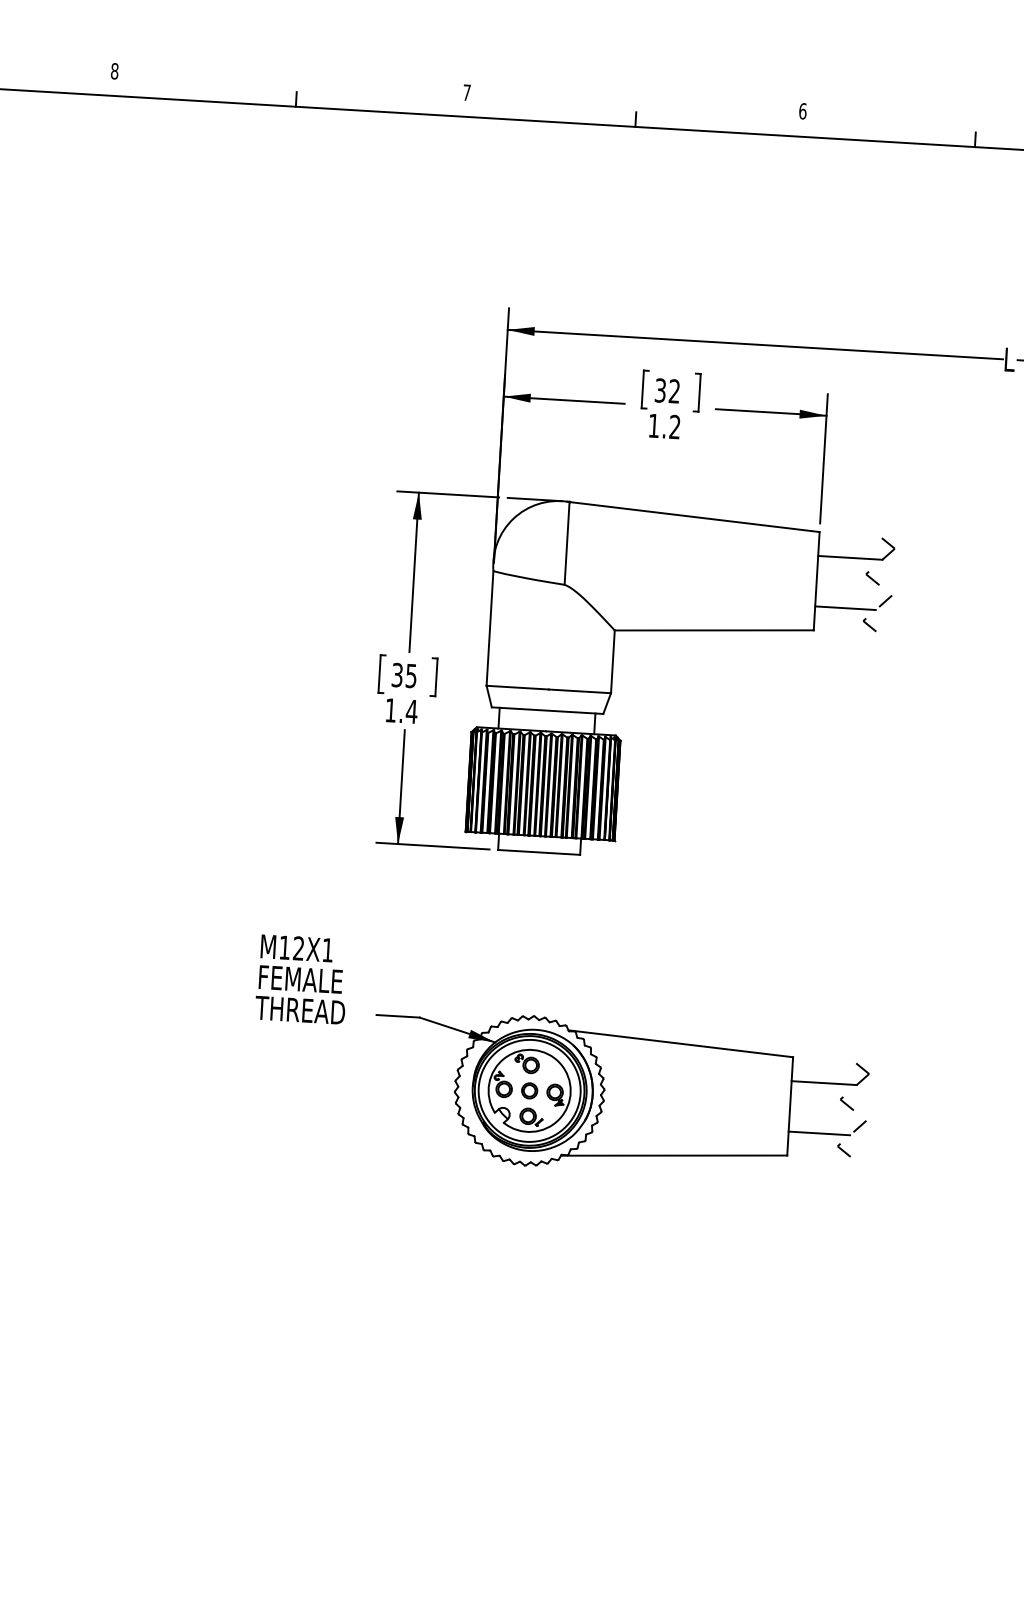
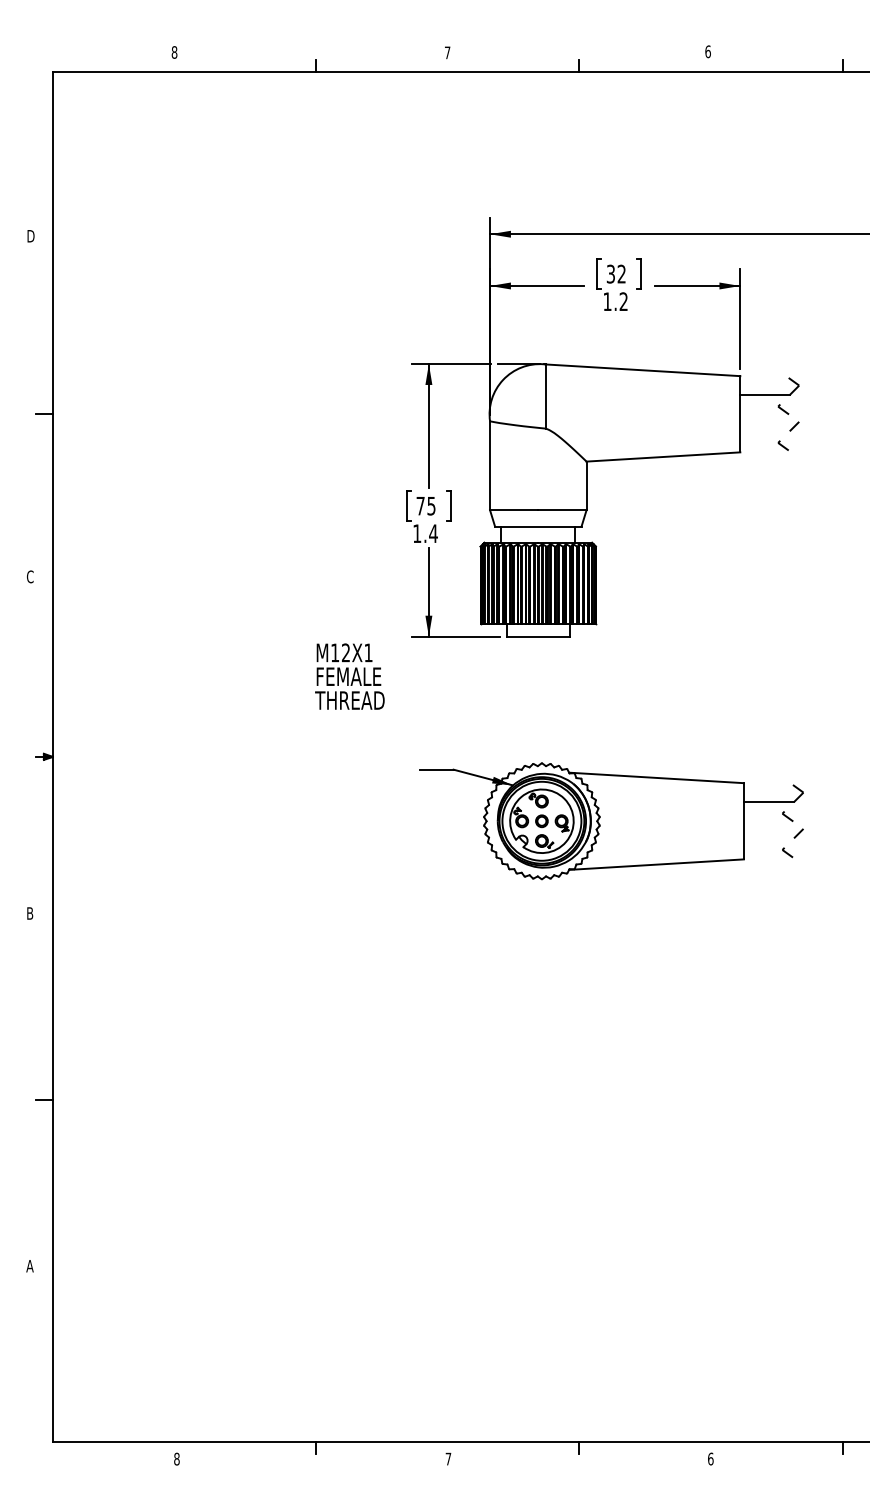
line: (845, 607) -> (763, 433), removed
text: (397, 674) -> (420, 505), 35 -> 75
text: (301, 979) -> (349, 676), moved
line: (819, 1132) -> (767, 840), removed

